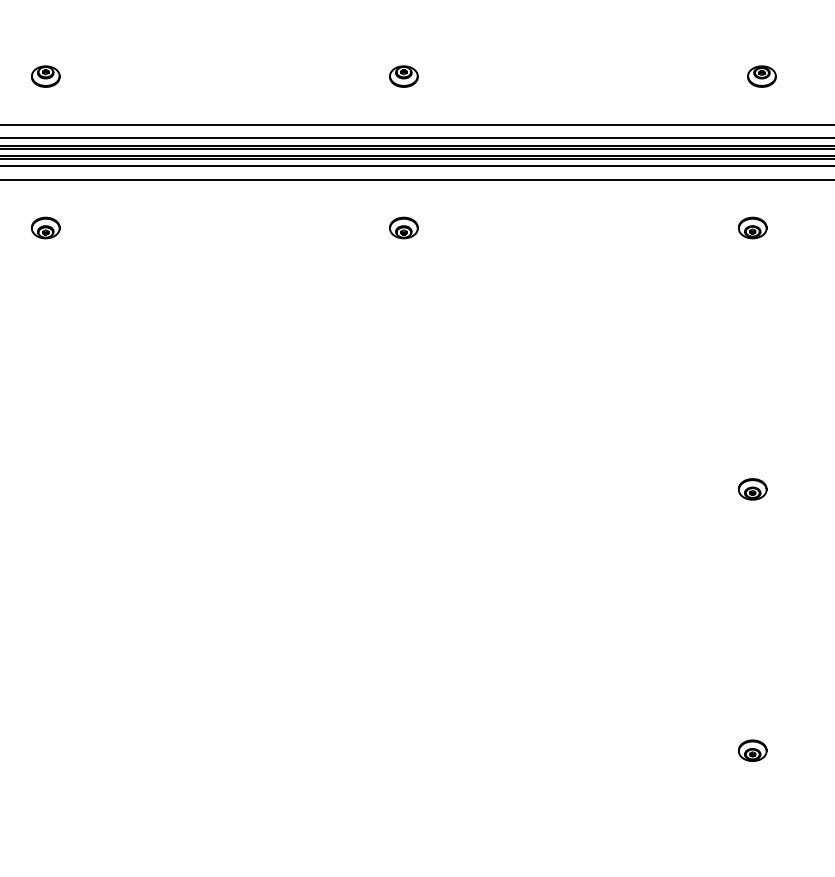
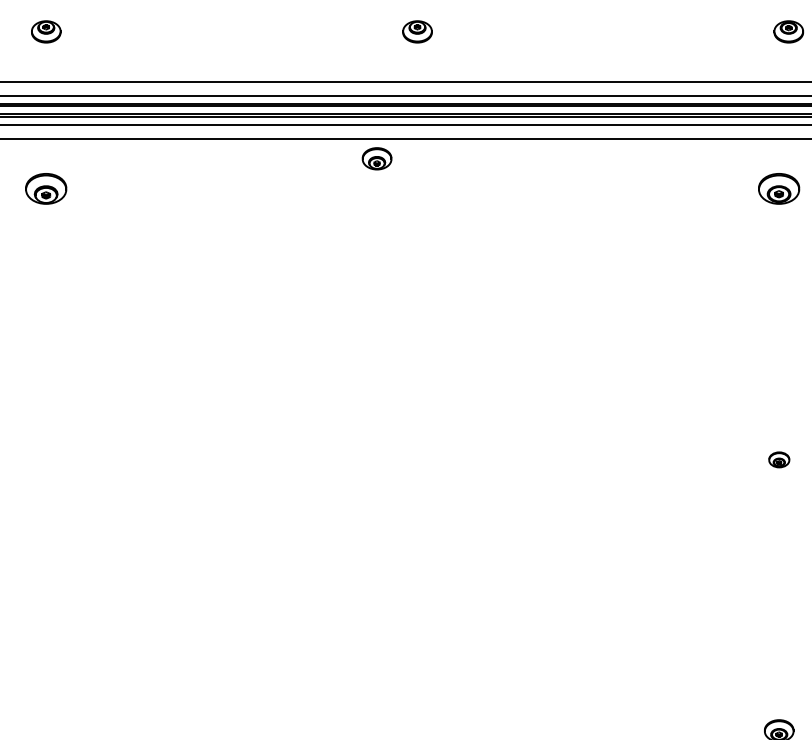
part: (45, 227) -> (45, 188), size x1.4
part: (403, 227) -> (376, 158), moved
part: (752, 227) -> (778, 188), size x1.4
part: (752, 489) -> (778, 459), size x0.7

